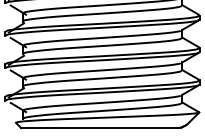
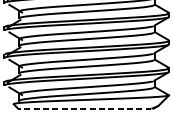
line: (99, 128) -> (84, 108), solid -> dashed

